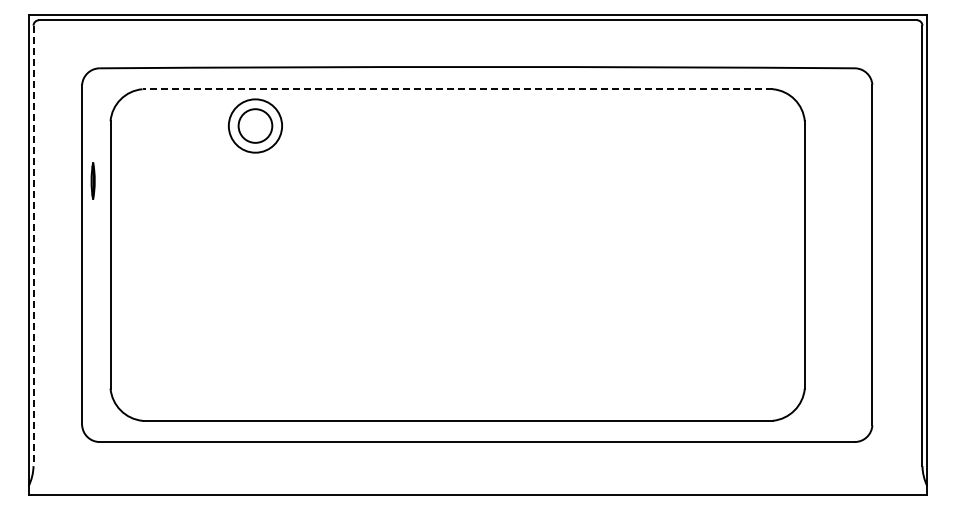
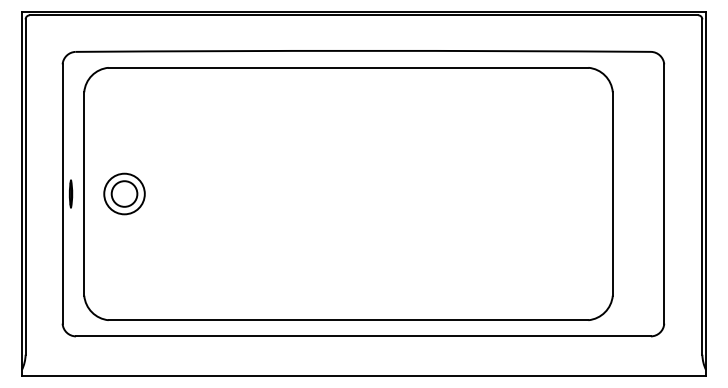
line: (457, 89) -> (348, 68), dashed -> solid
part: (254, 125) -> (123, 193), moved
part: (92, 180) -> (70, 193), moved
line: (33, 246) -> (25, 187), dashed -> solid

